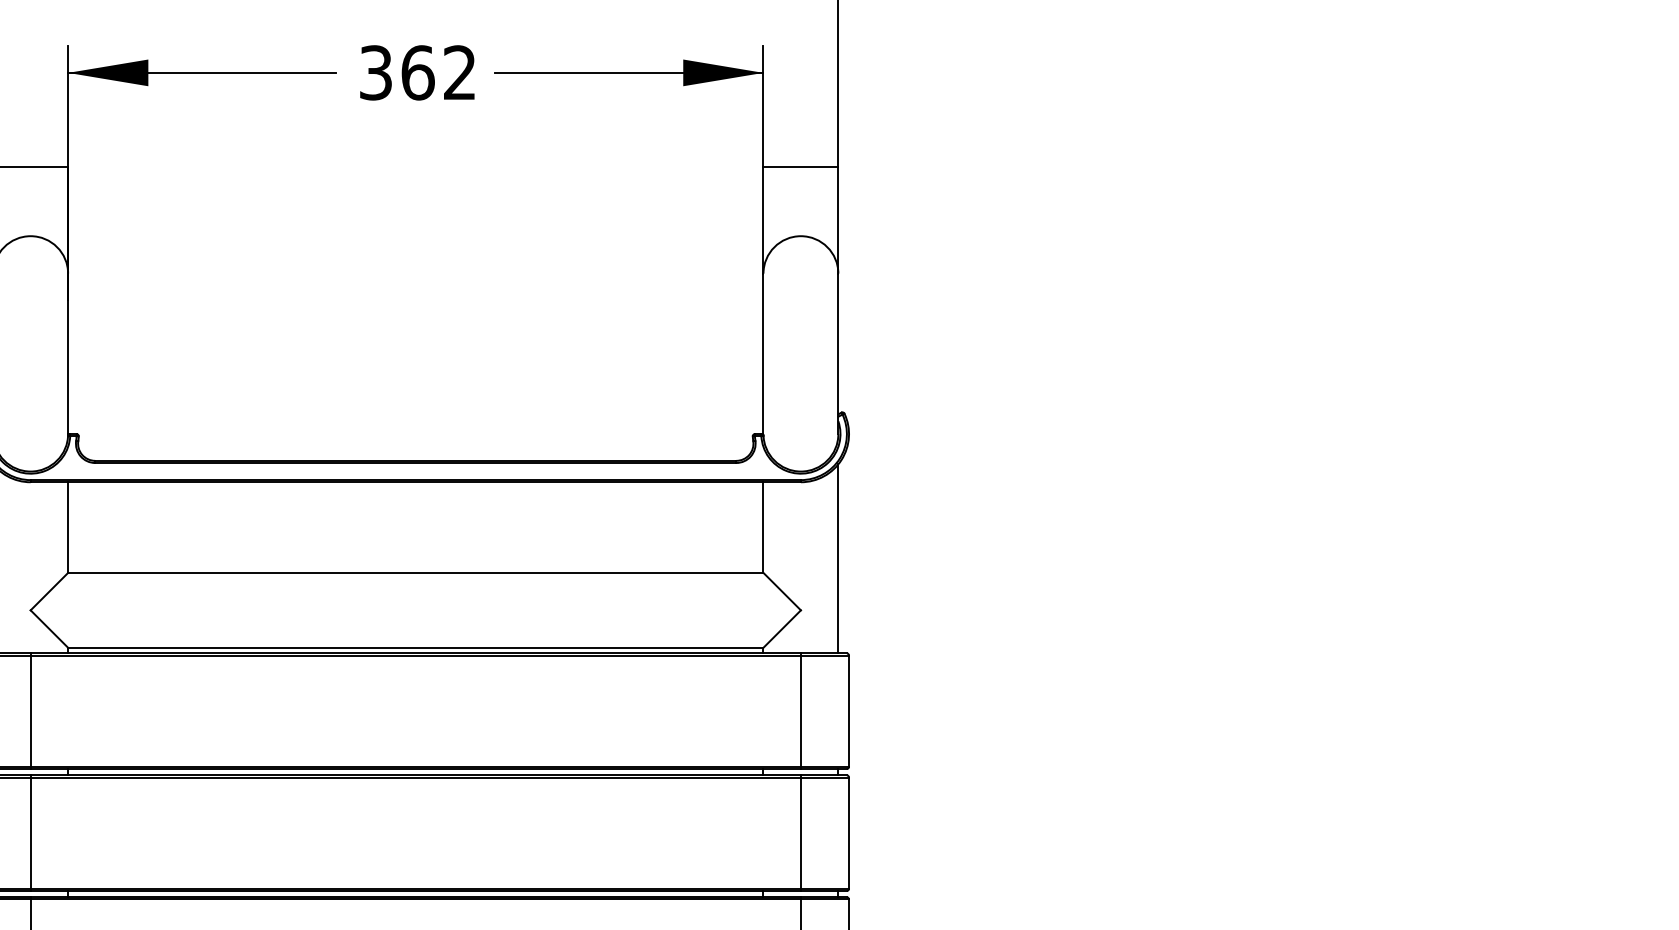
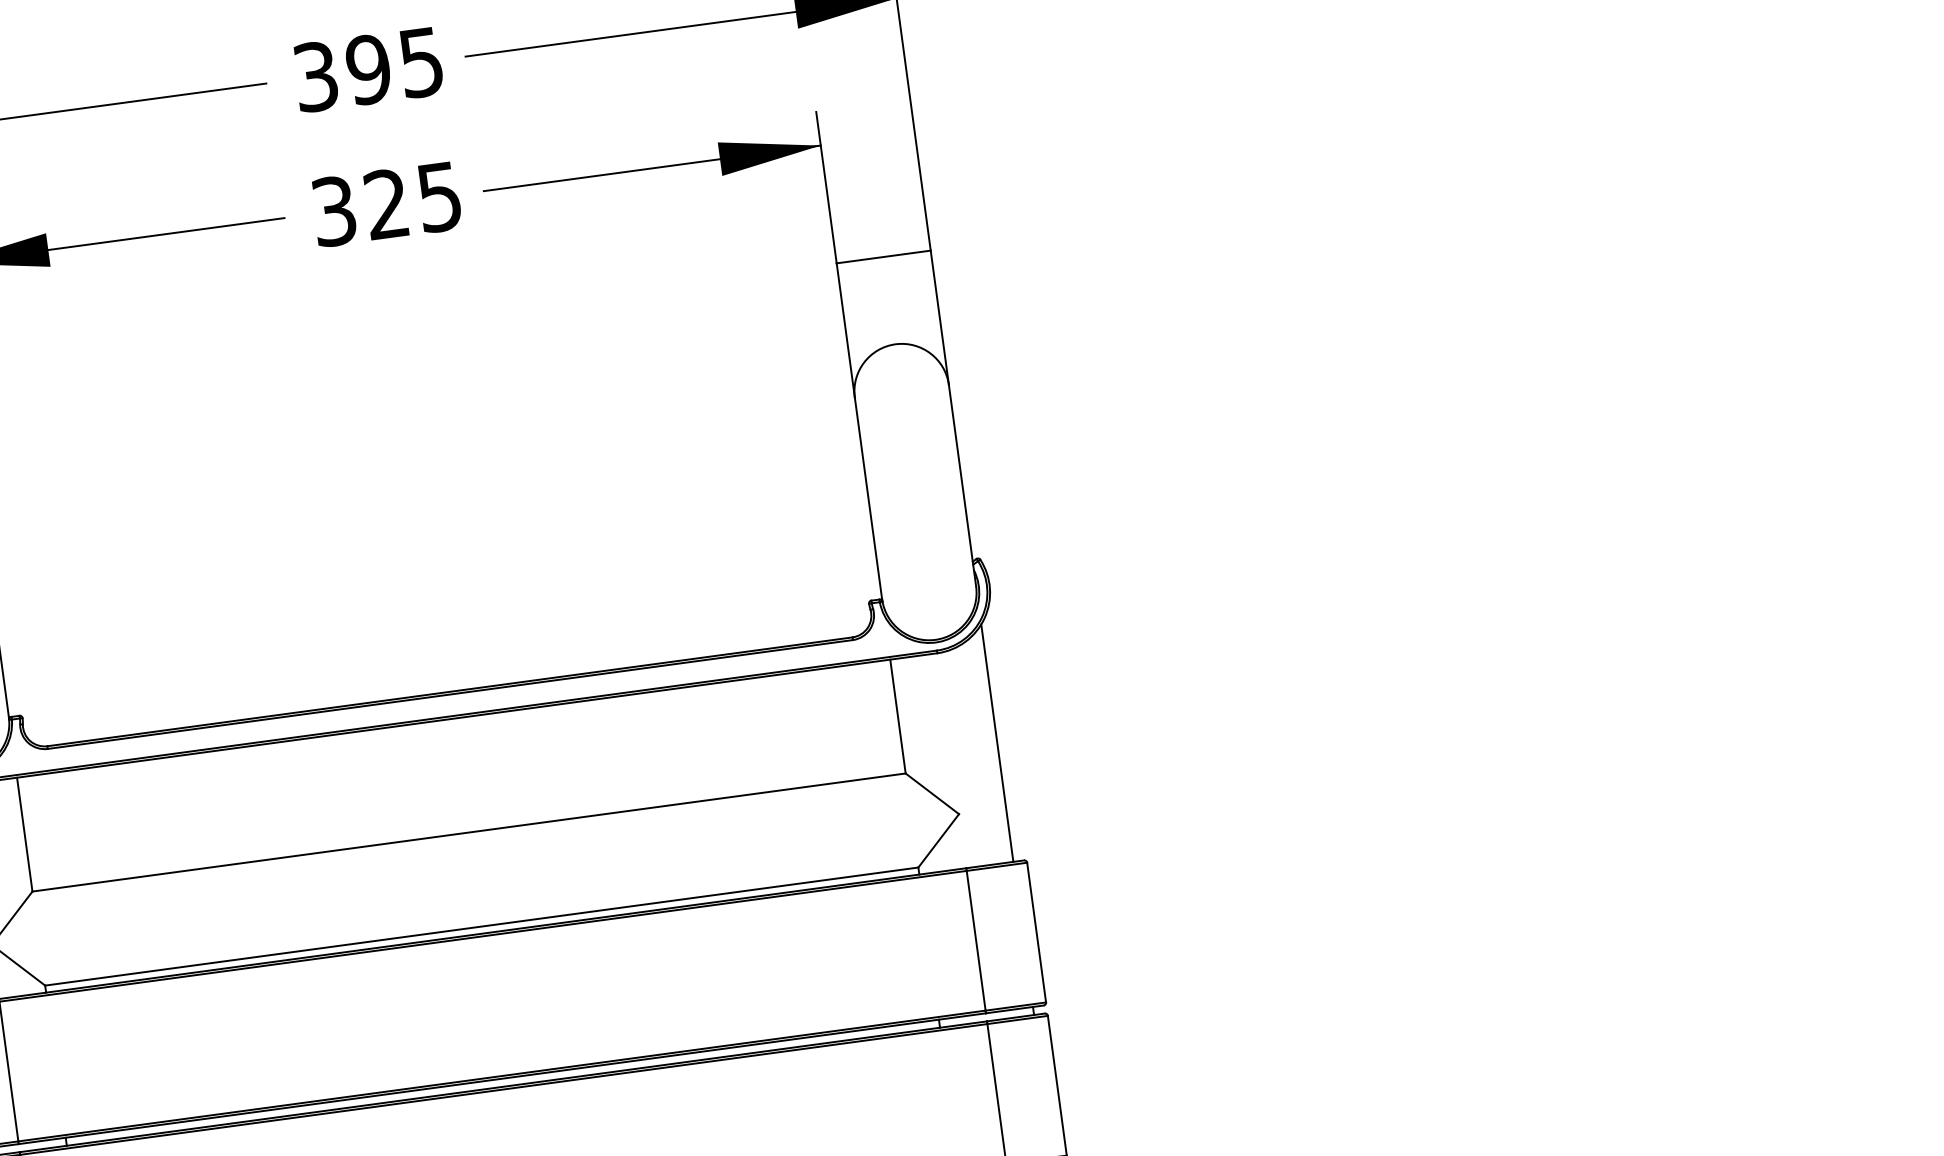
text: (438, 72) -> (412, 200), 362 -> 325

